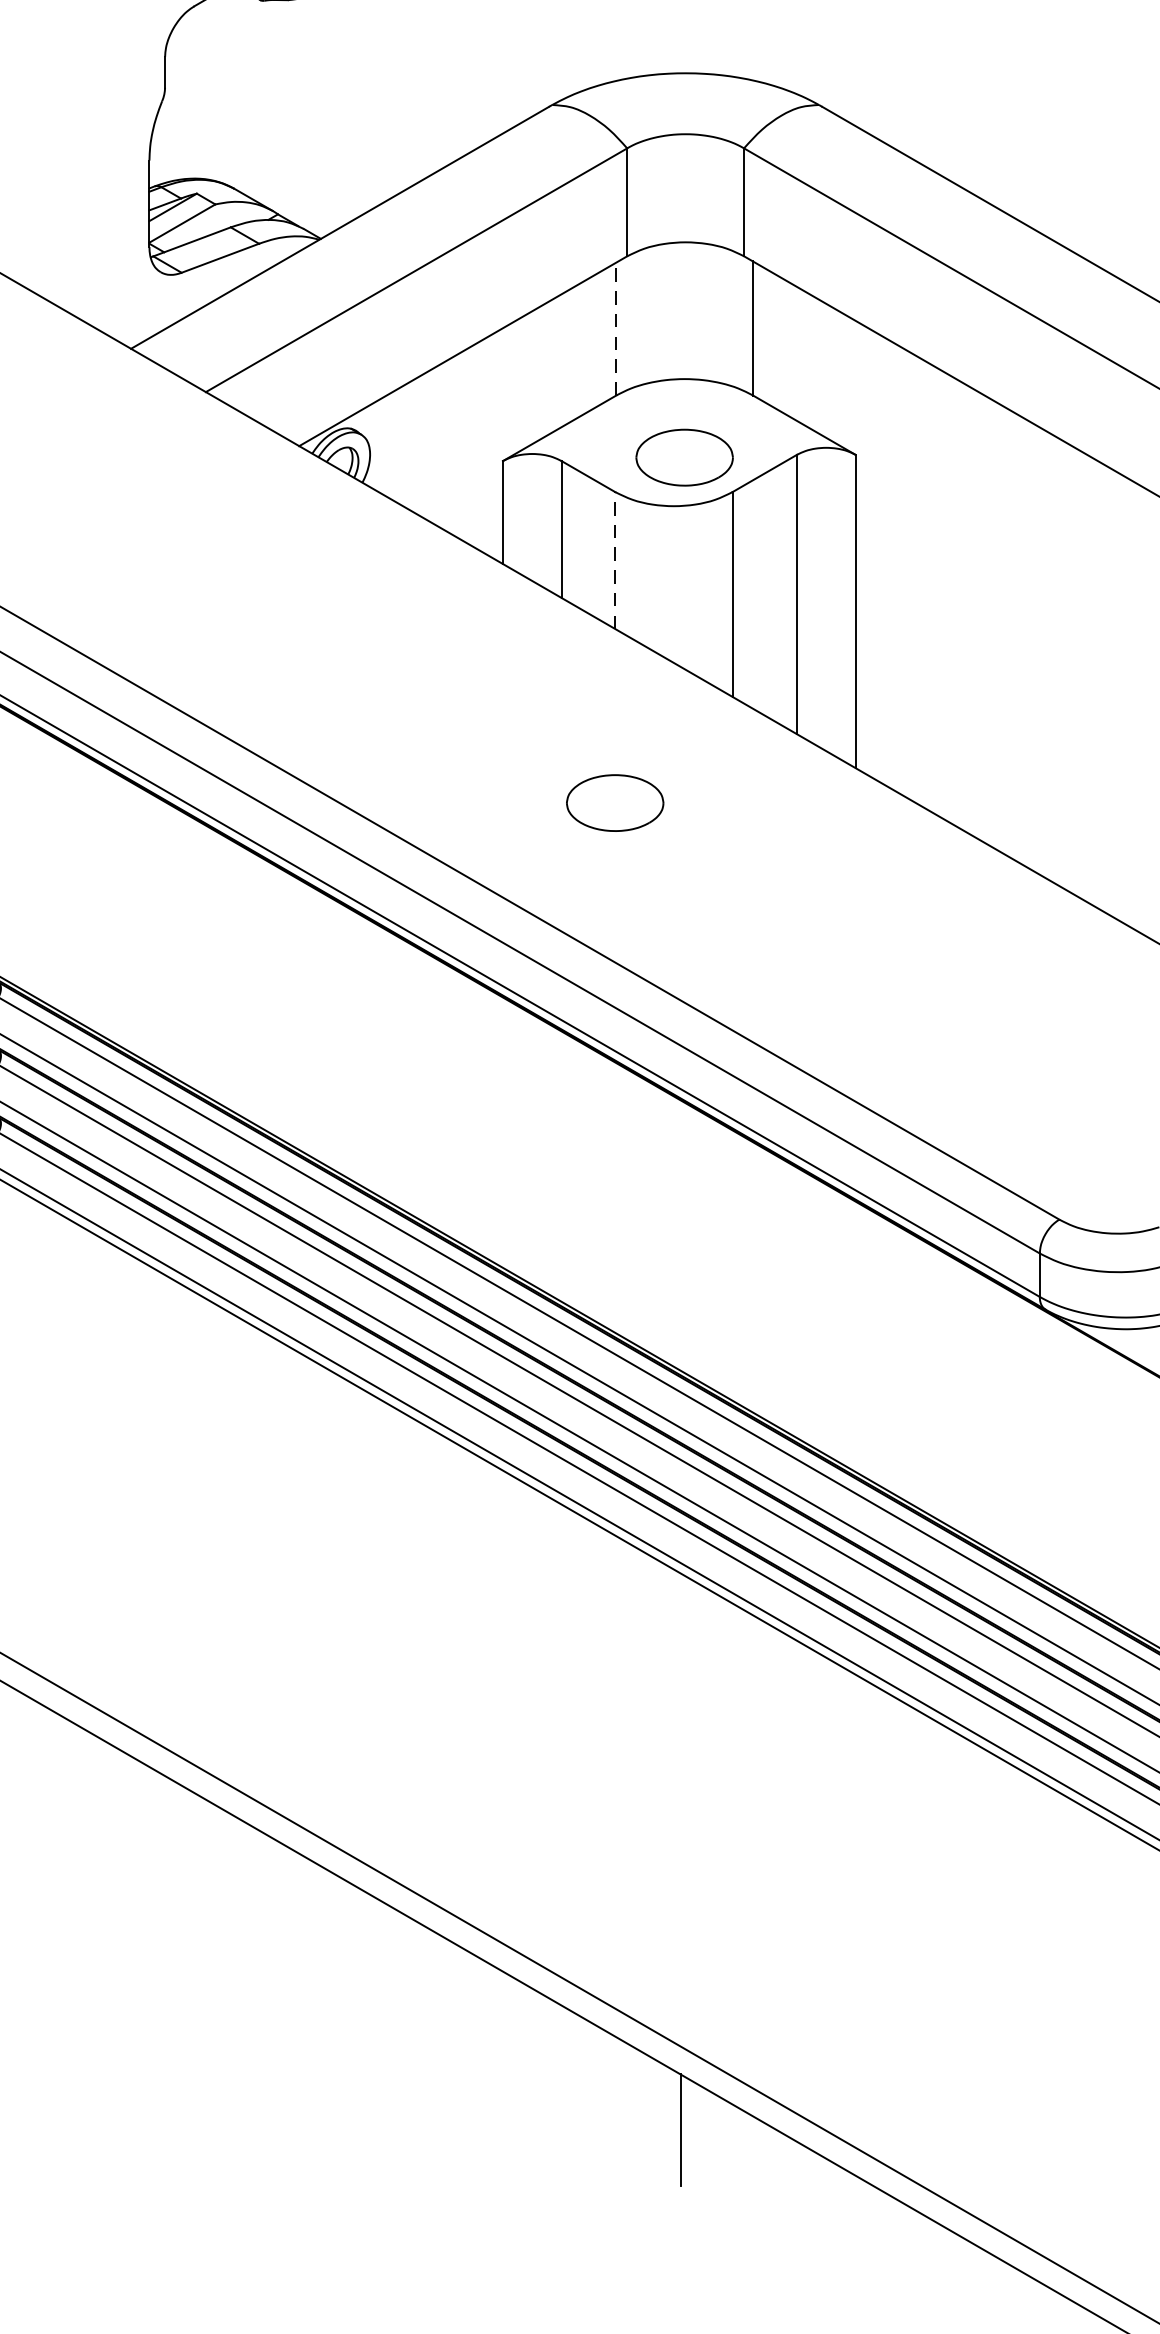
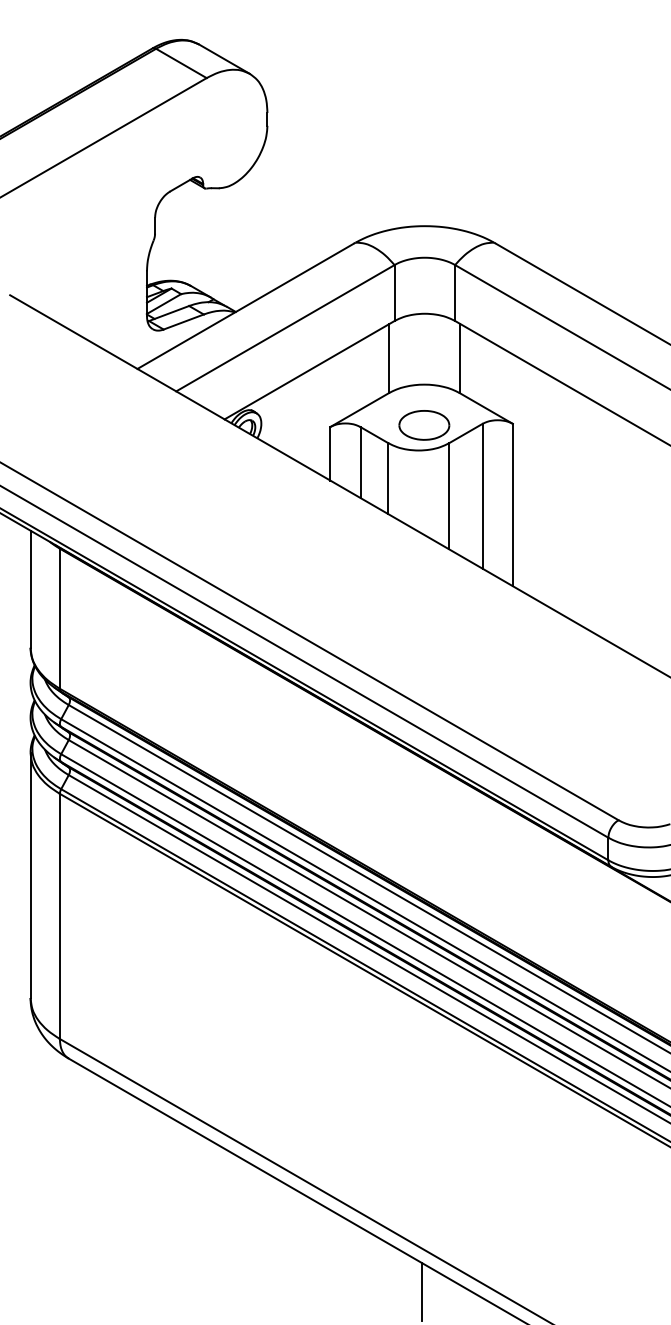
line: (615, 328) -> (388, 358), dashed -> solid
line: (615, 560) -> (388, 478), dashed -> solid
part: (615, 803) -> (388, 604), removed

